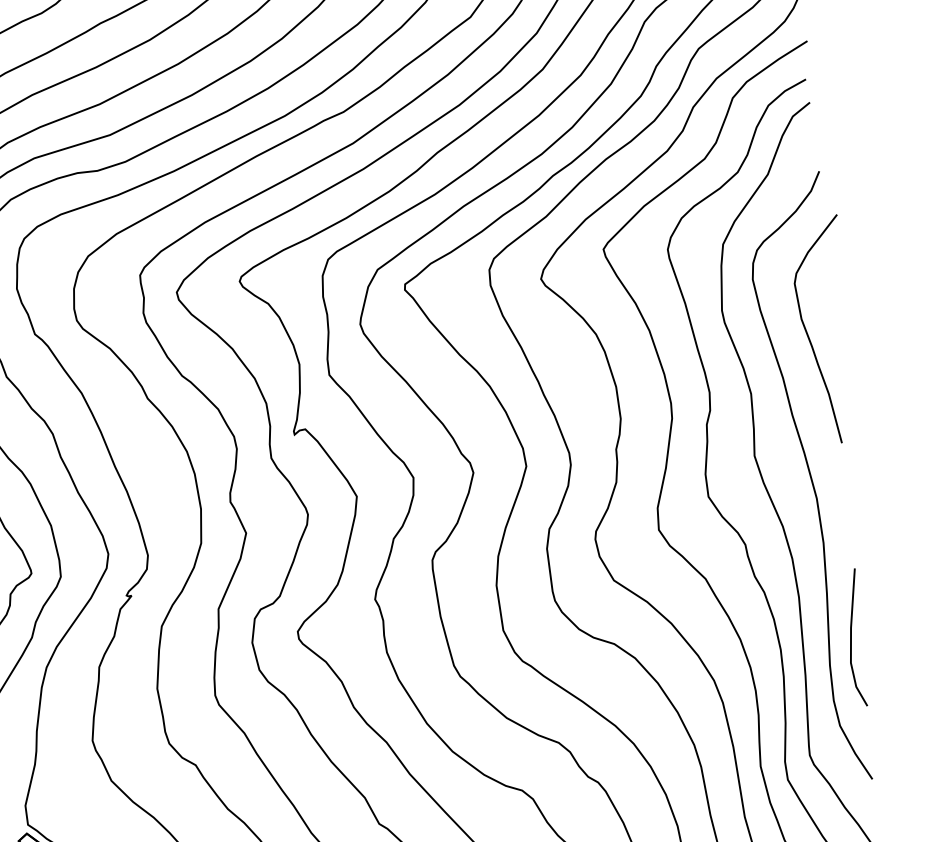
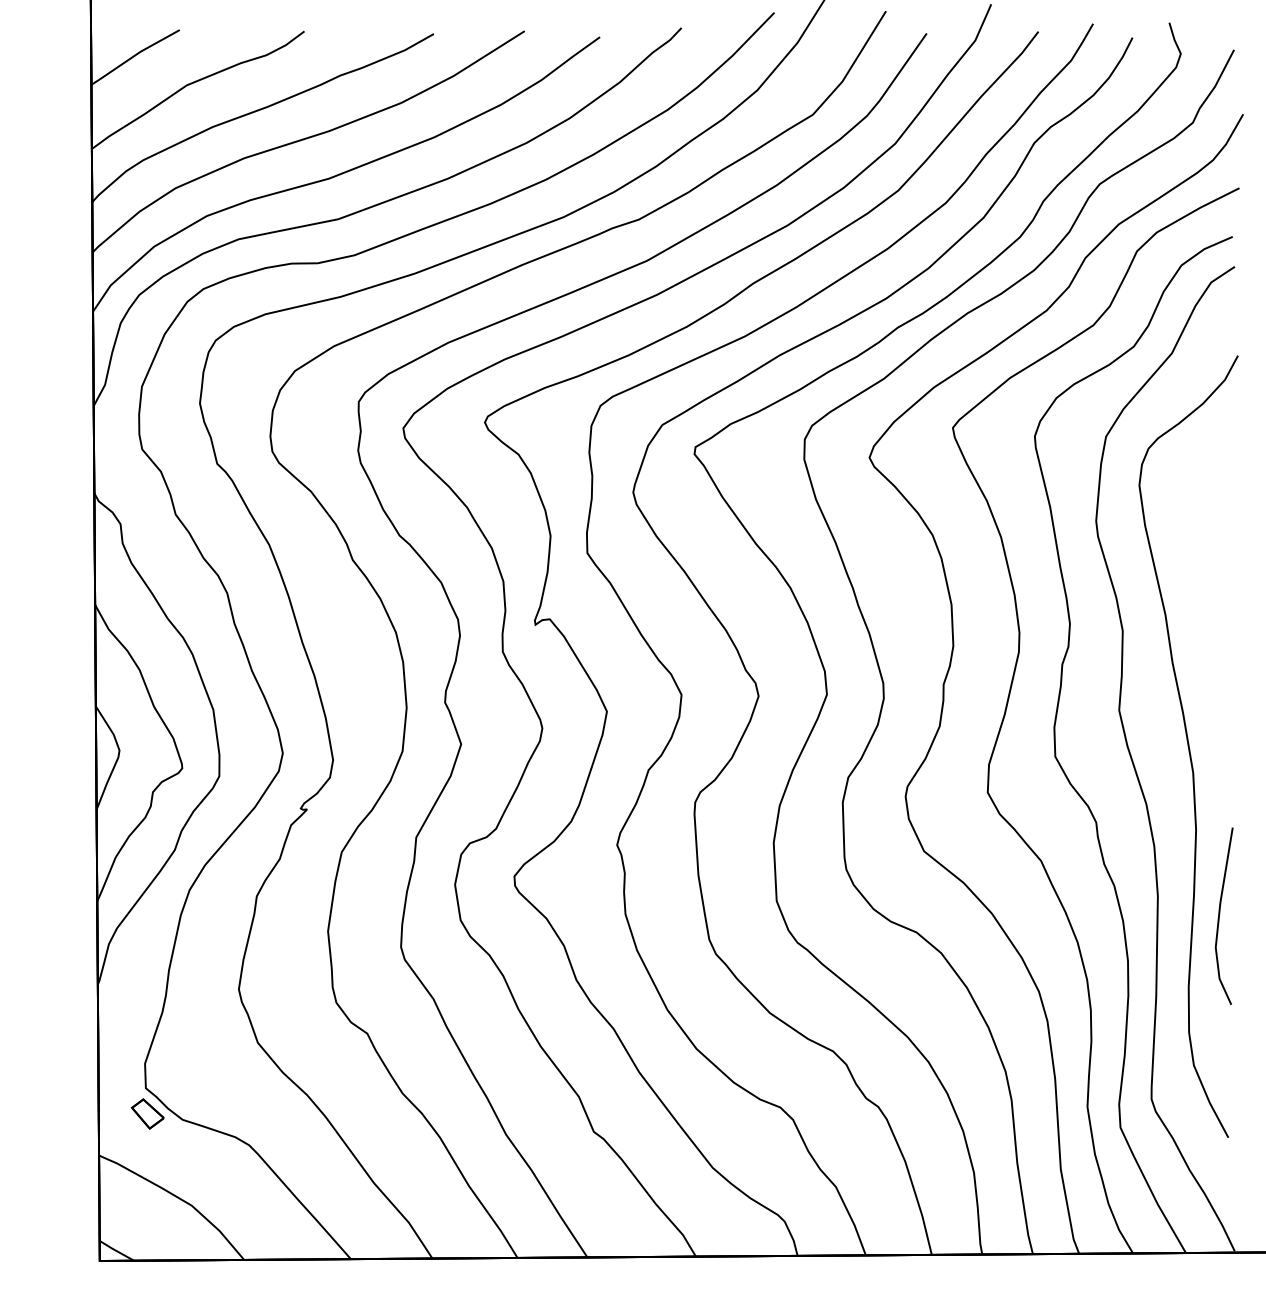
curve: (808, 335) -> (1203, 563), removed
line: (852, 636) -> (1220, 914), moved

